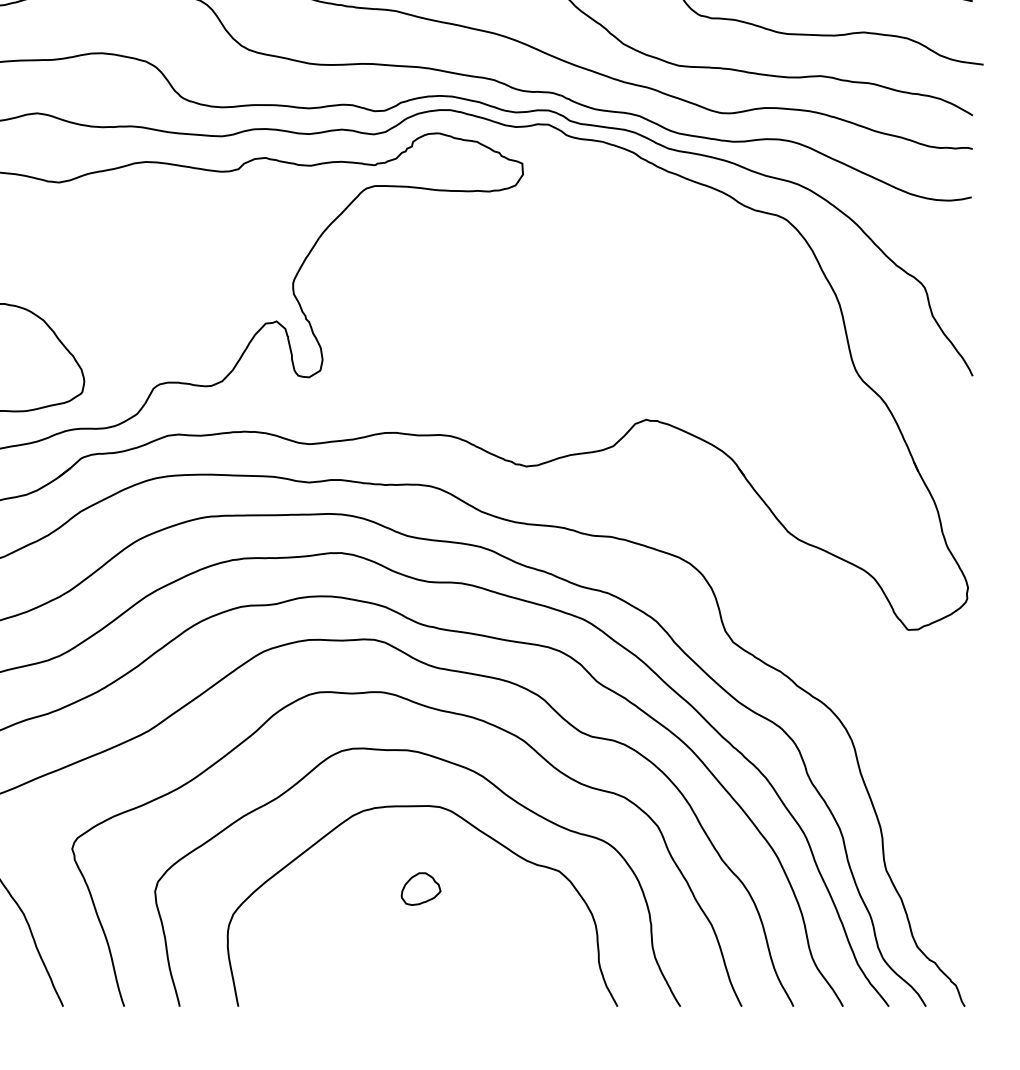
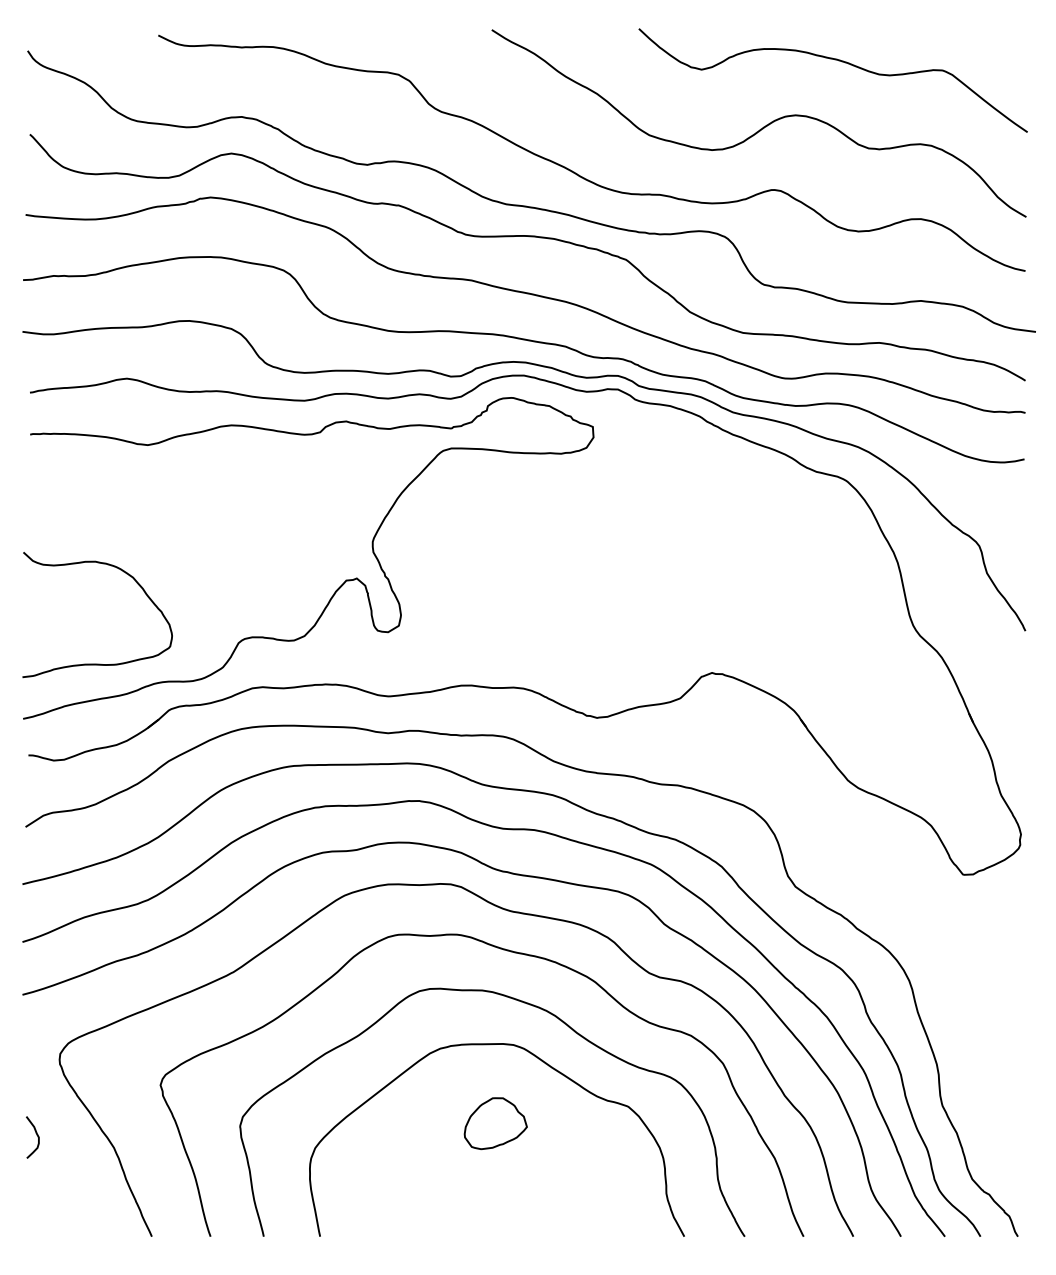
part: (420, 888) -> (495, 1123), size x1.67

